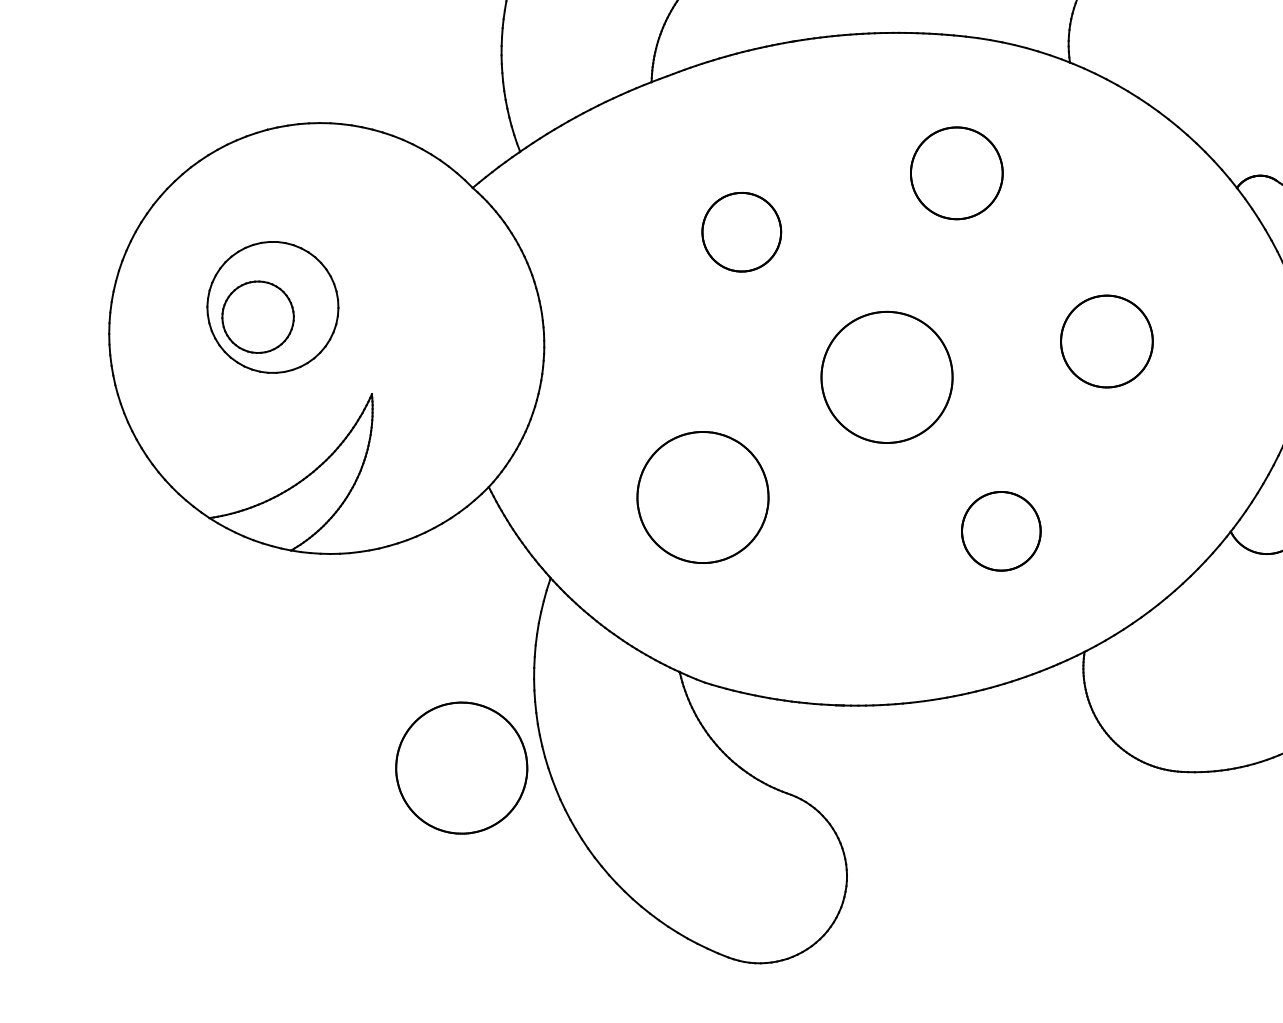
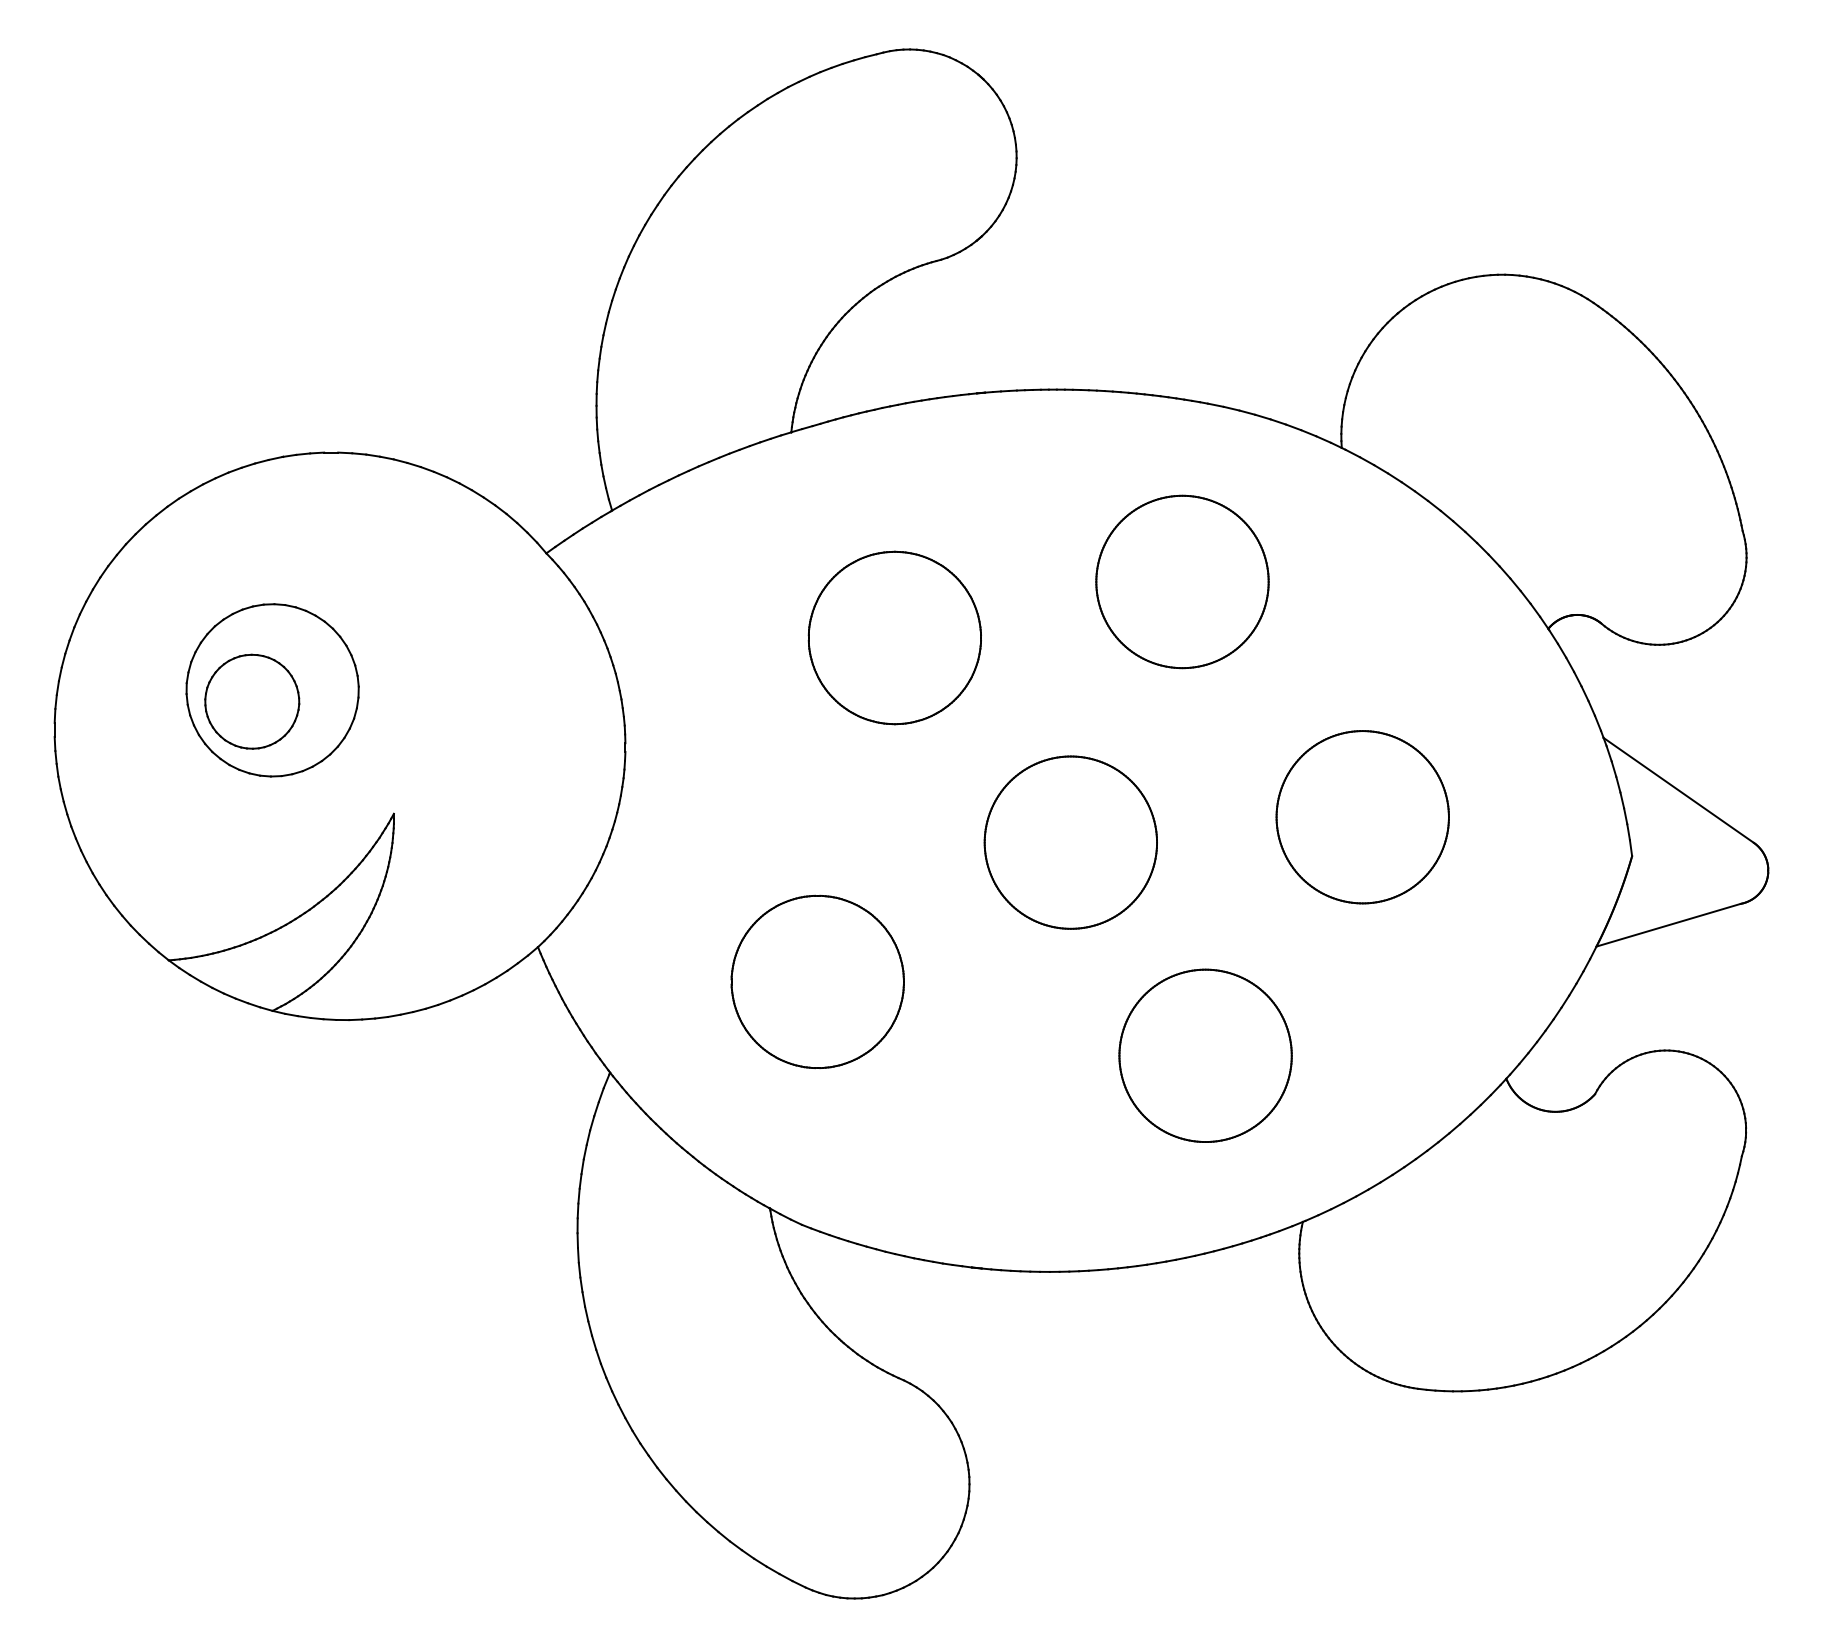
part: (956, 172) -> (1182, 581), size x1.43
part: (741, 231) -> (894, 637), size x1.67
part: (1106, 341) -> (1362, 817), size x1.43
part: (1001, 531) -> (1205, 1055), size x1.67
part: (461, 767) -> (474, 1312), removed

